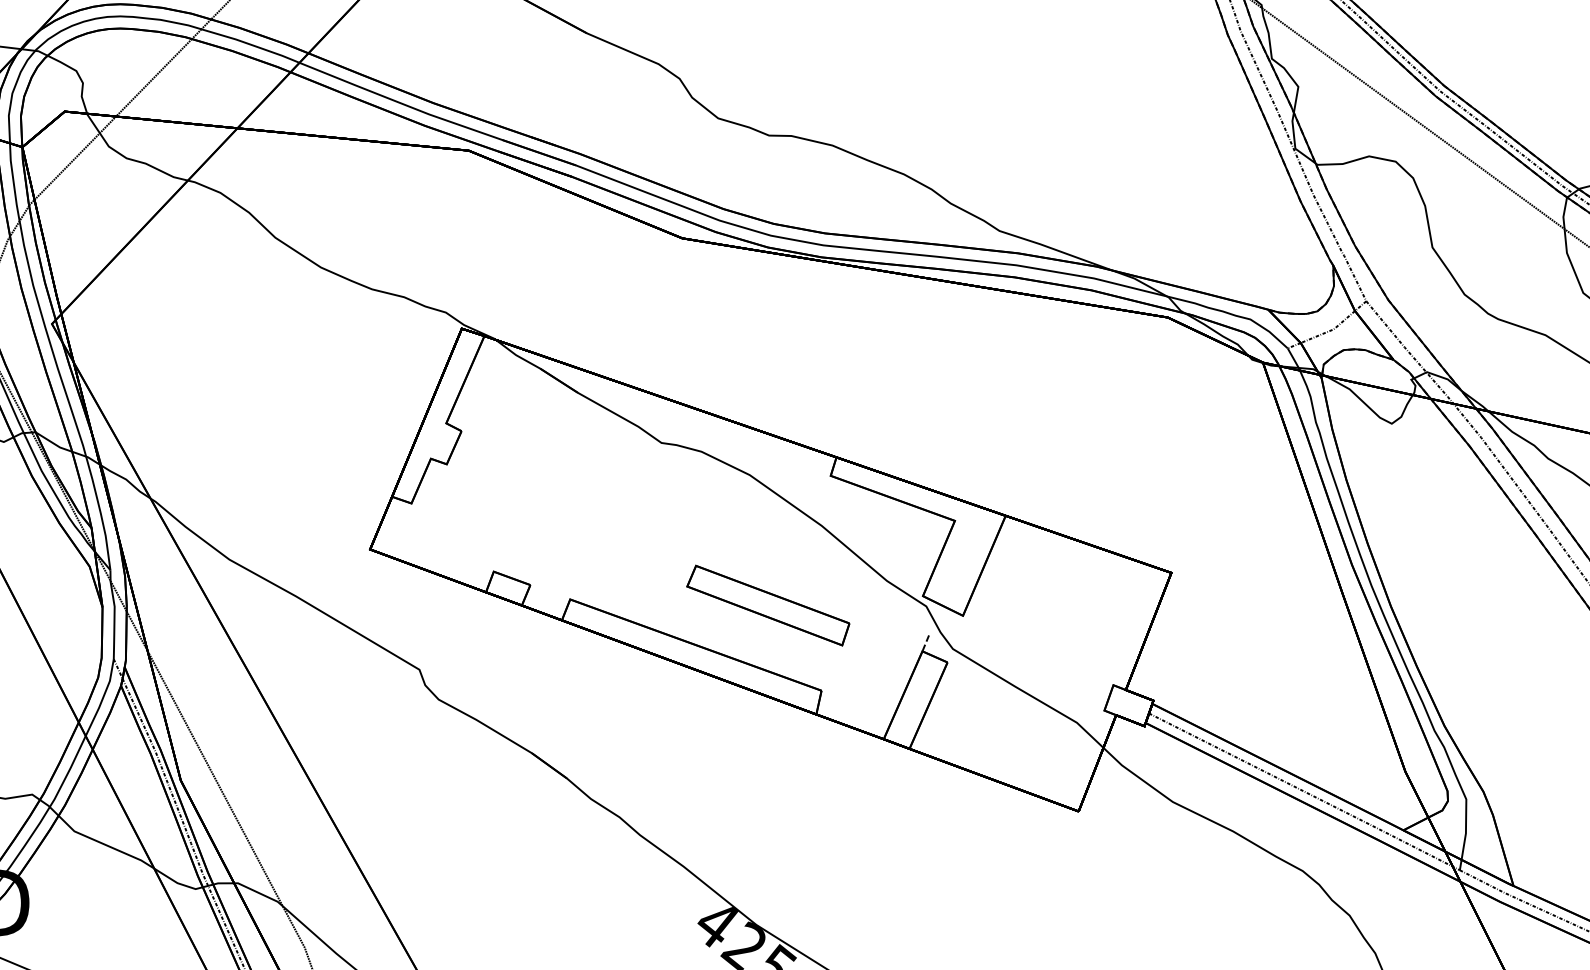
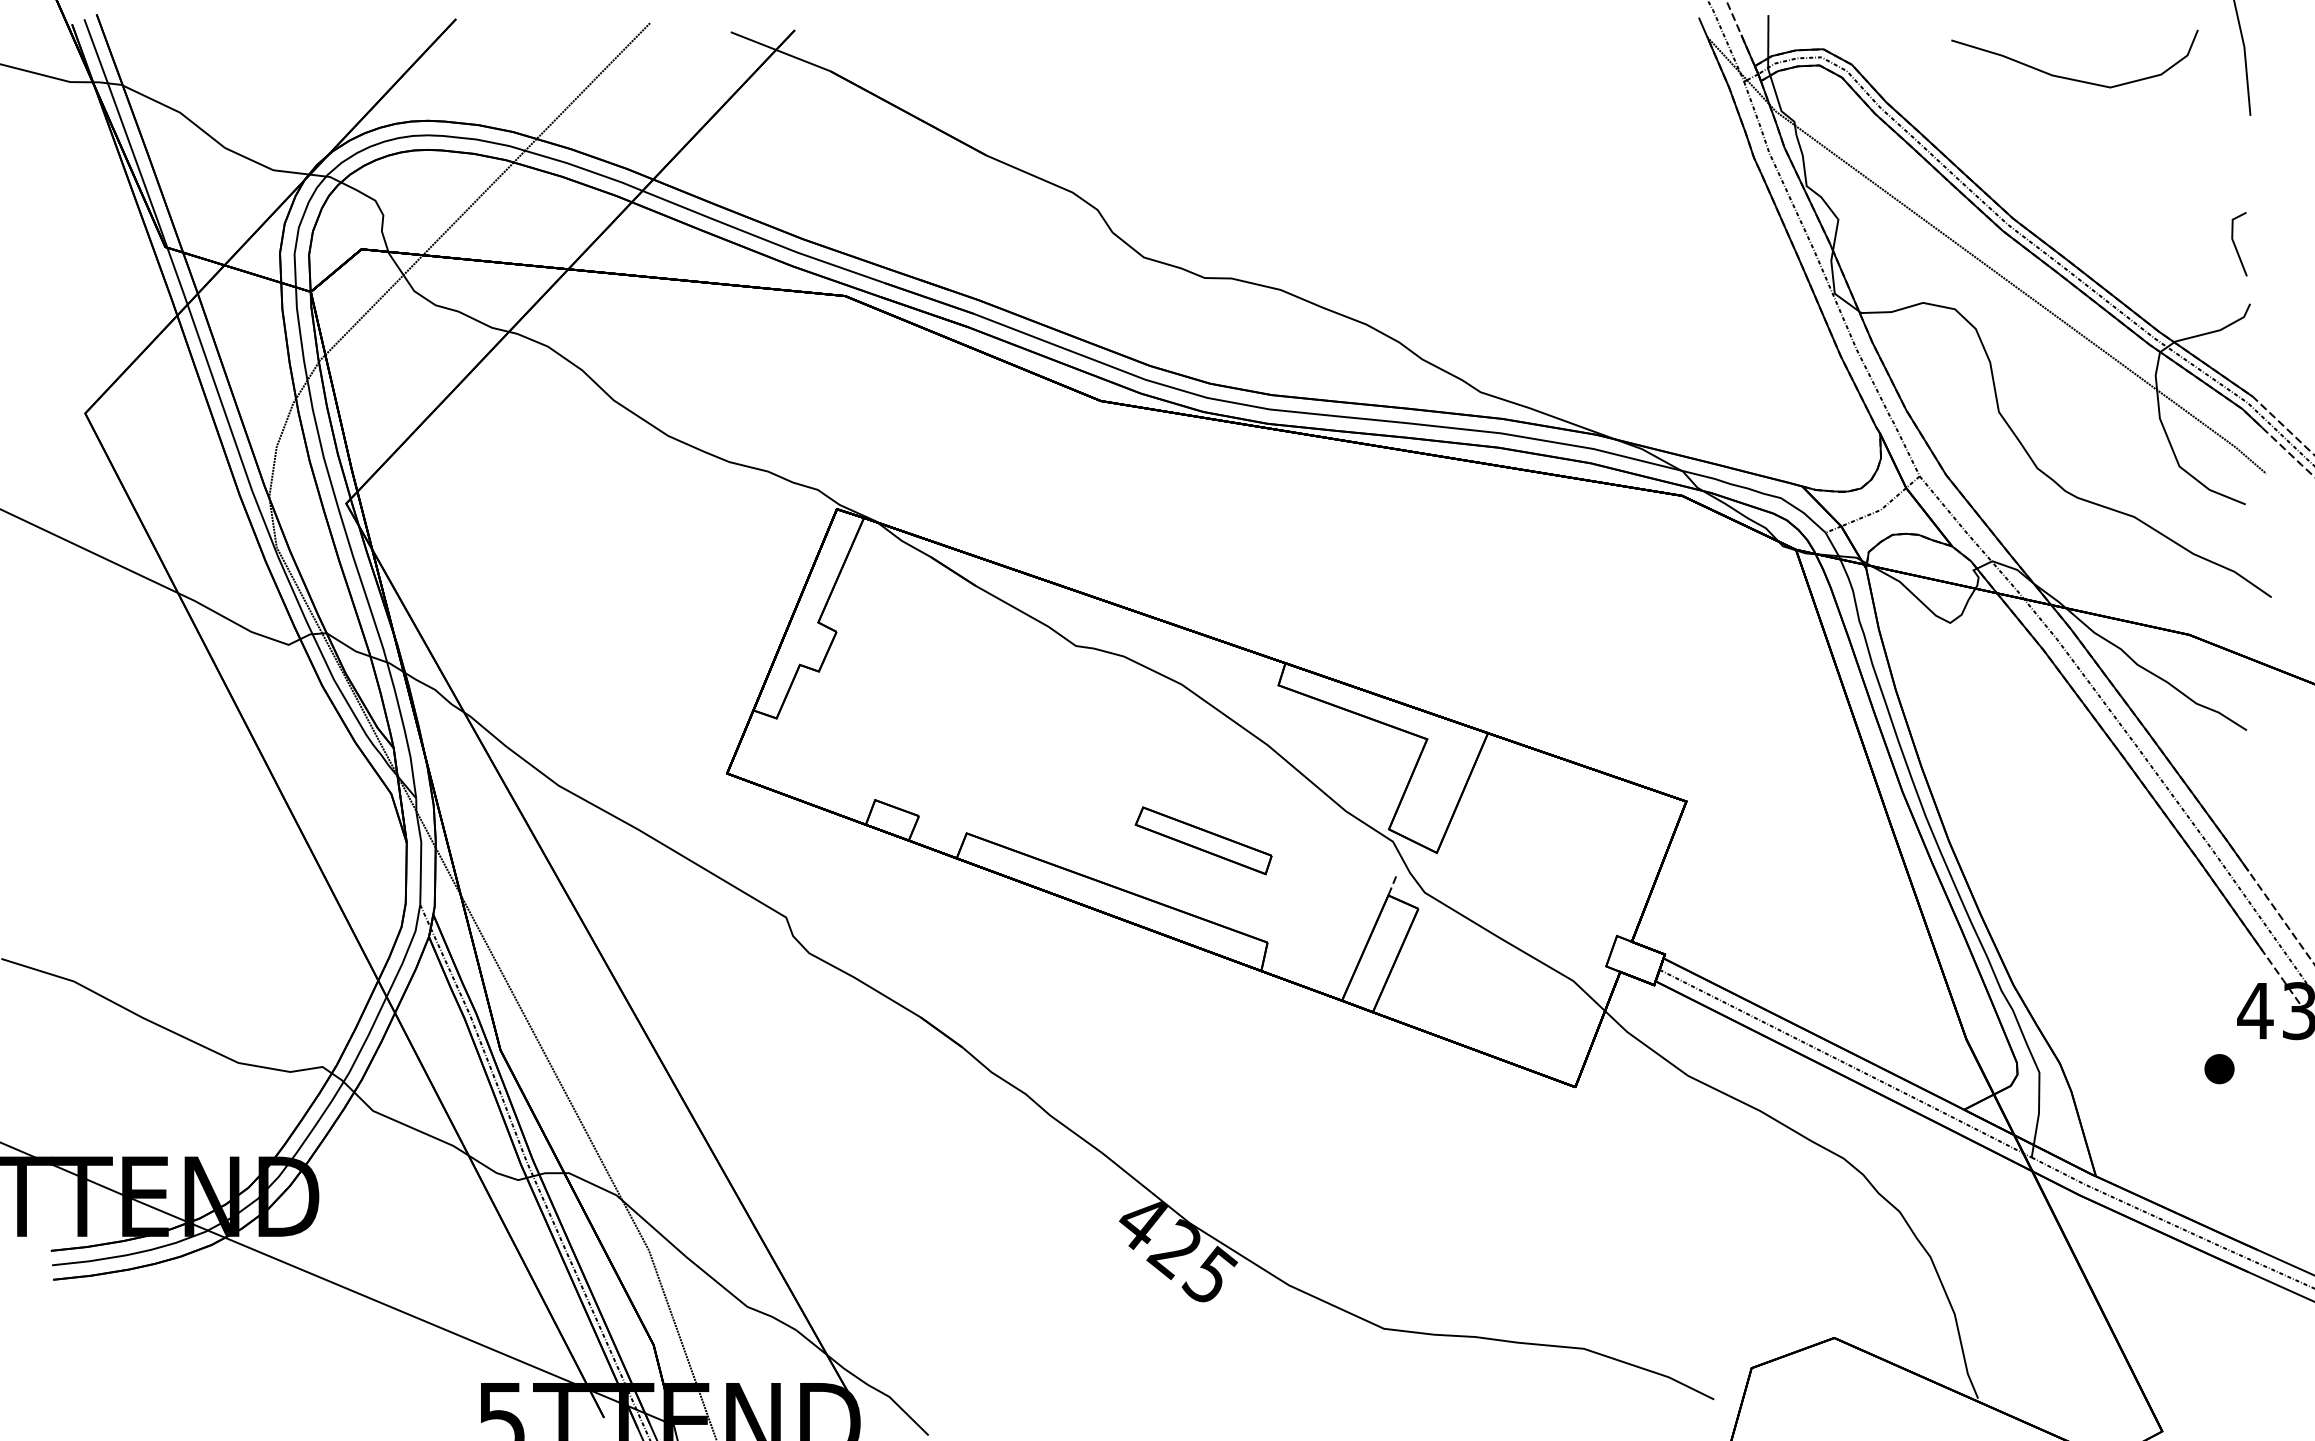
part: (768, 605) -> (1203, 840), size x0.7

